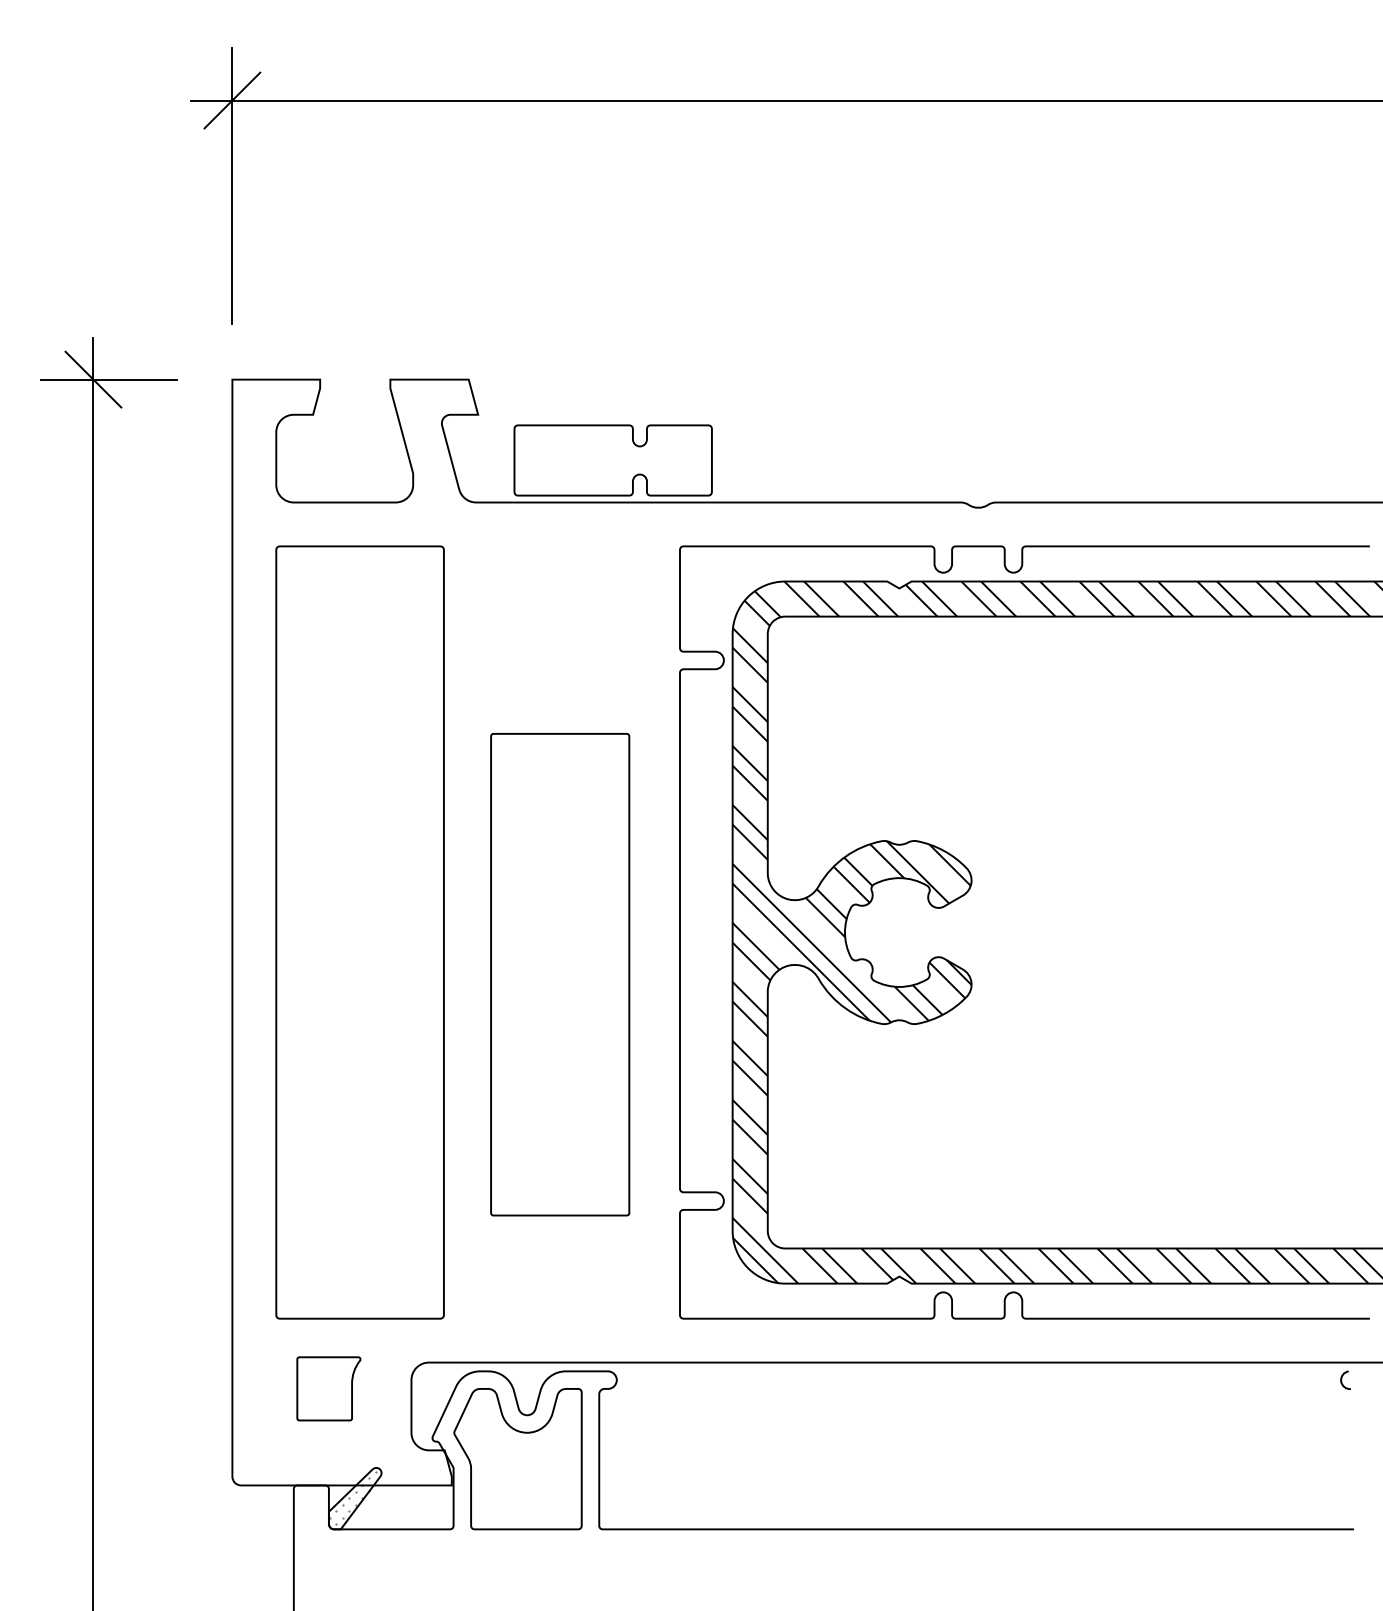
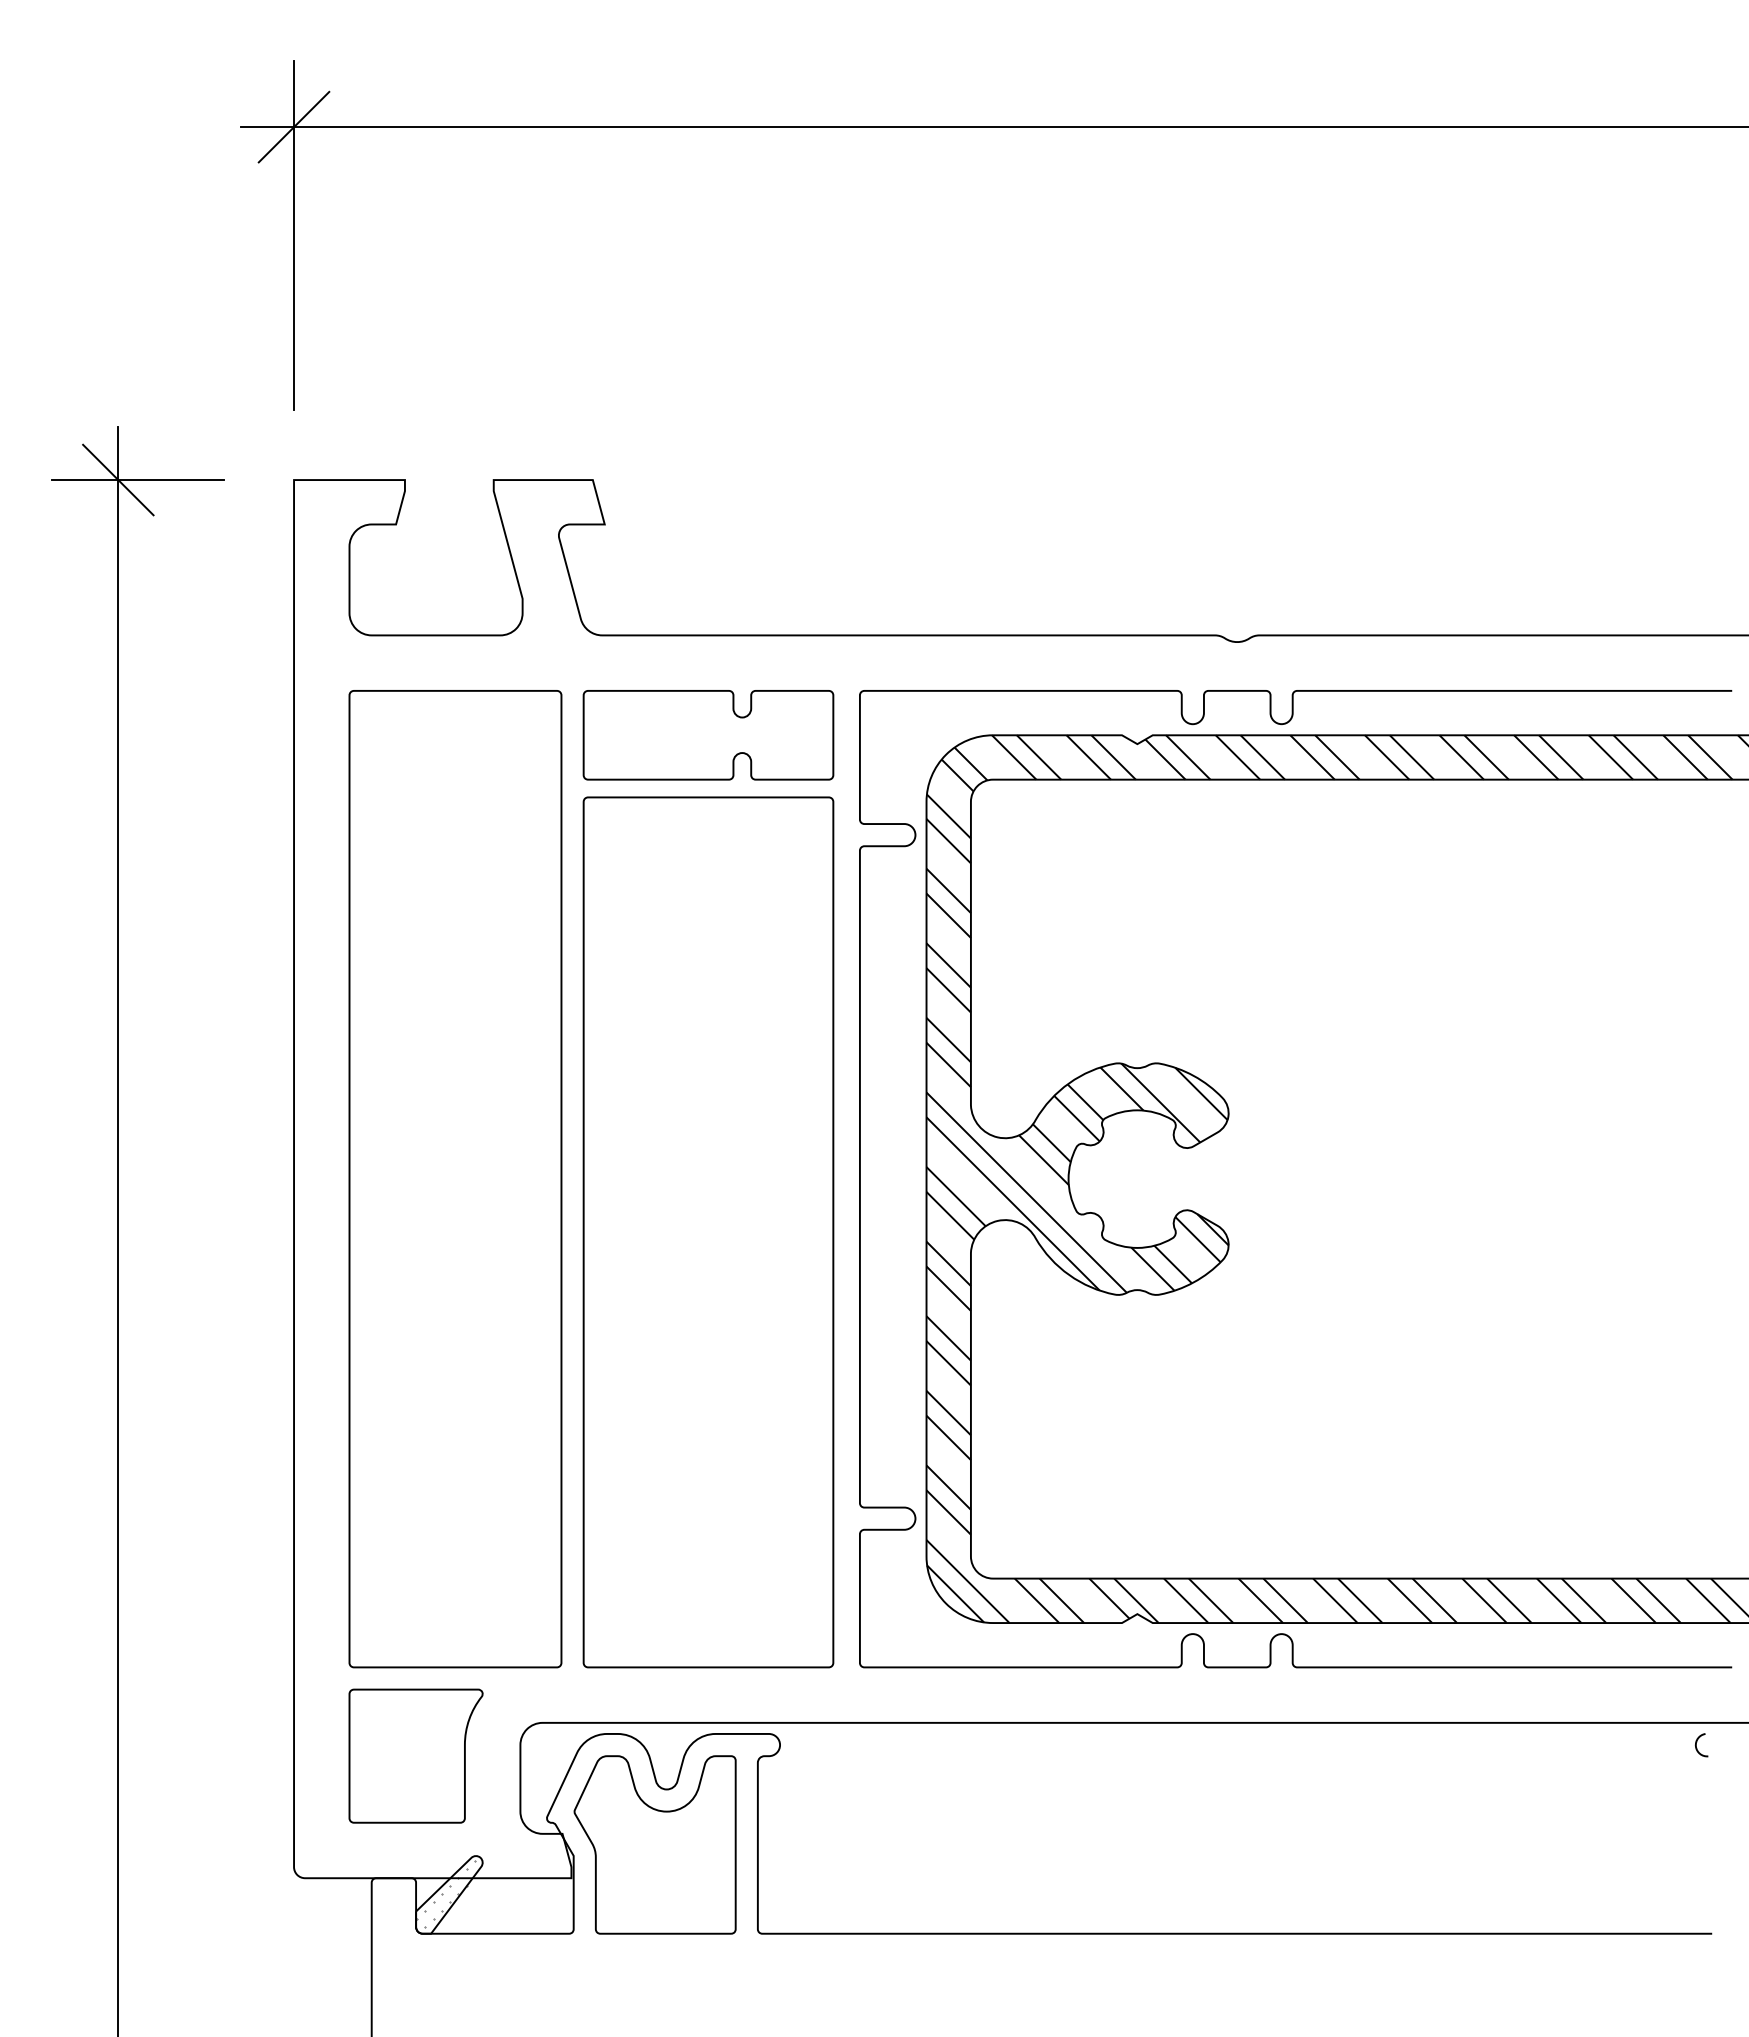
part: (613, 460) -> (708, 735), moved
part: (560, 974) -> (708, 1232), size x1.43
part: (328, 1388) -> (415, 1755), size x1.67

